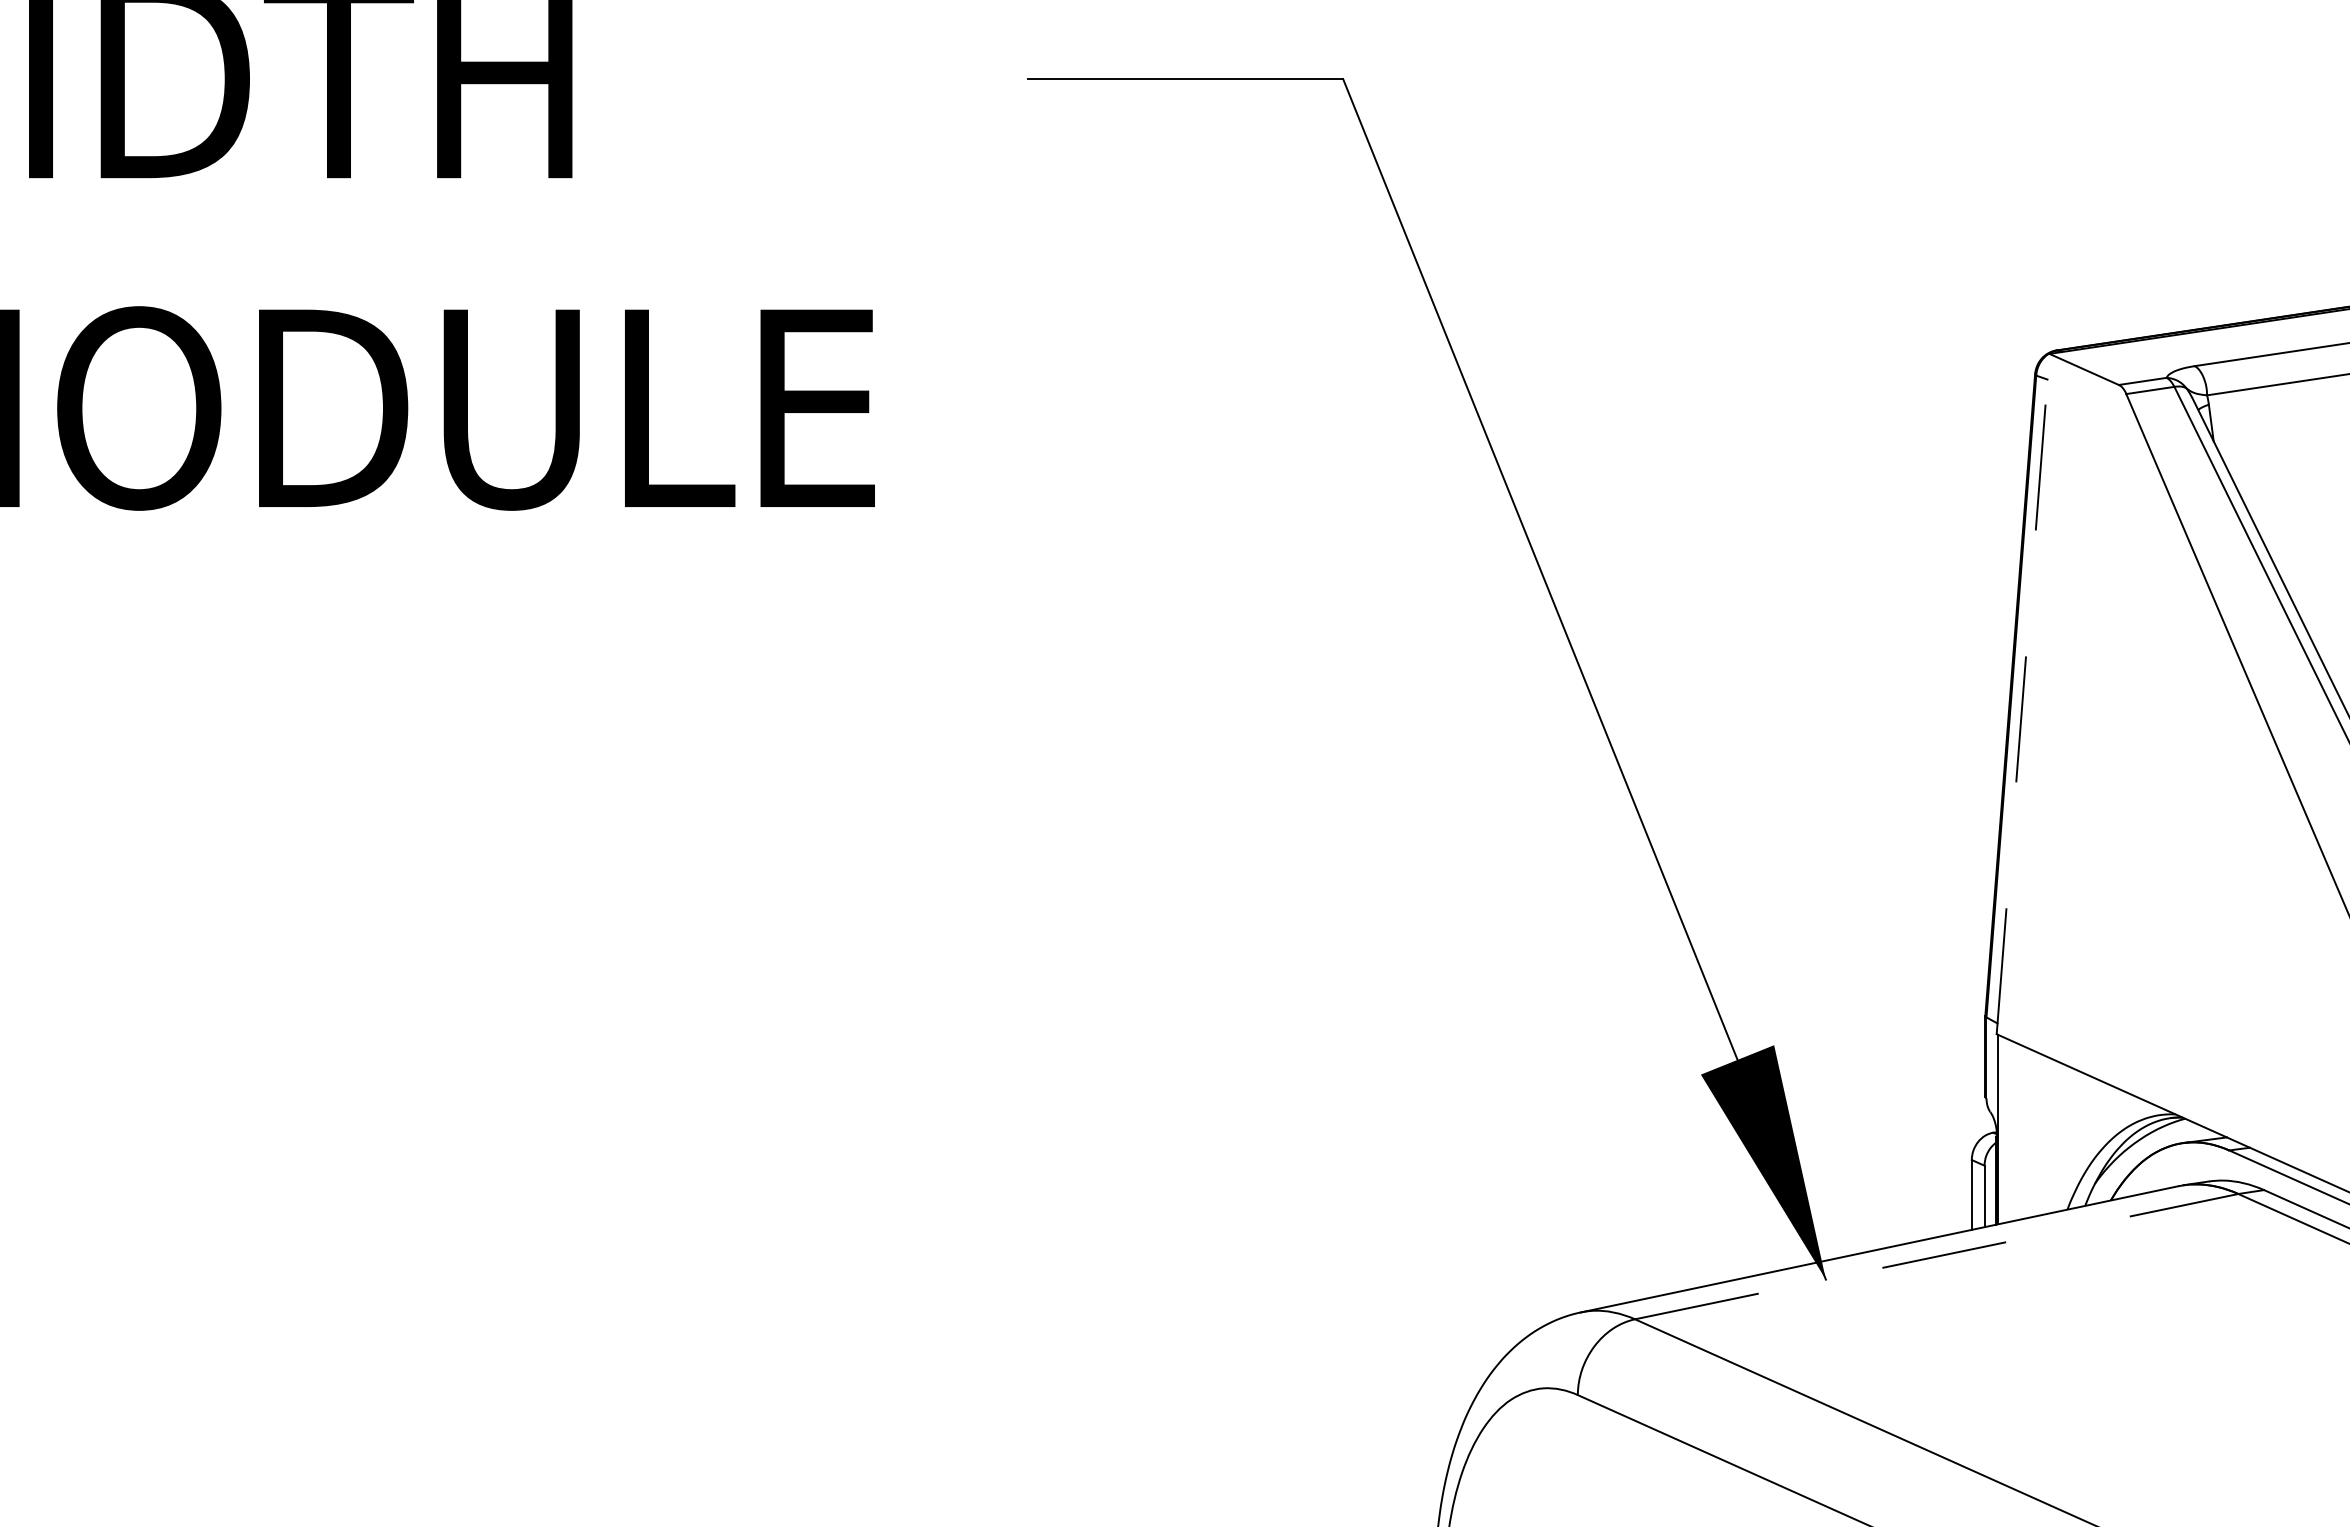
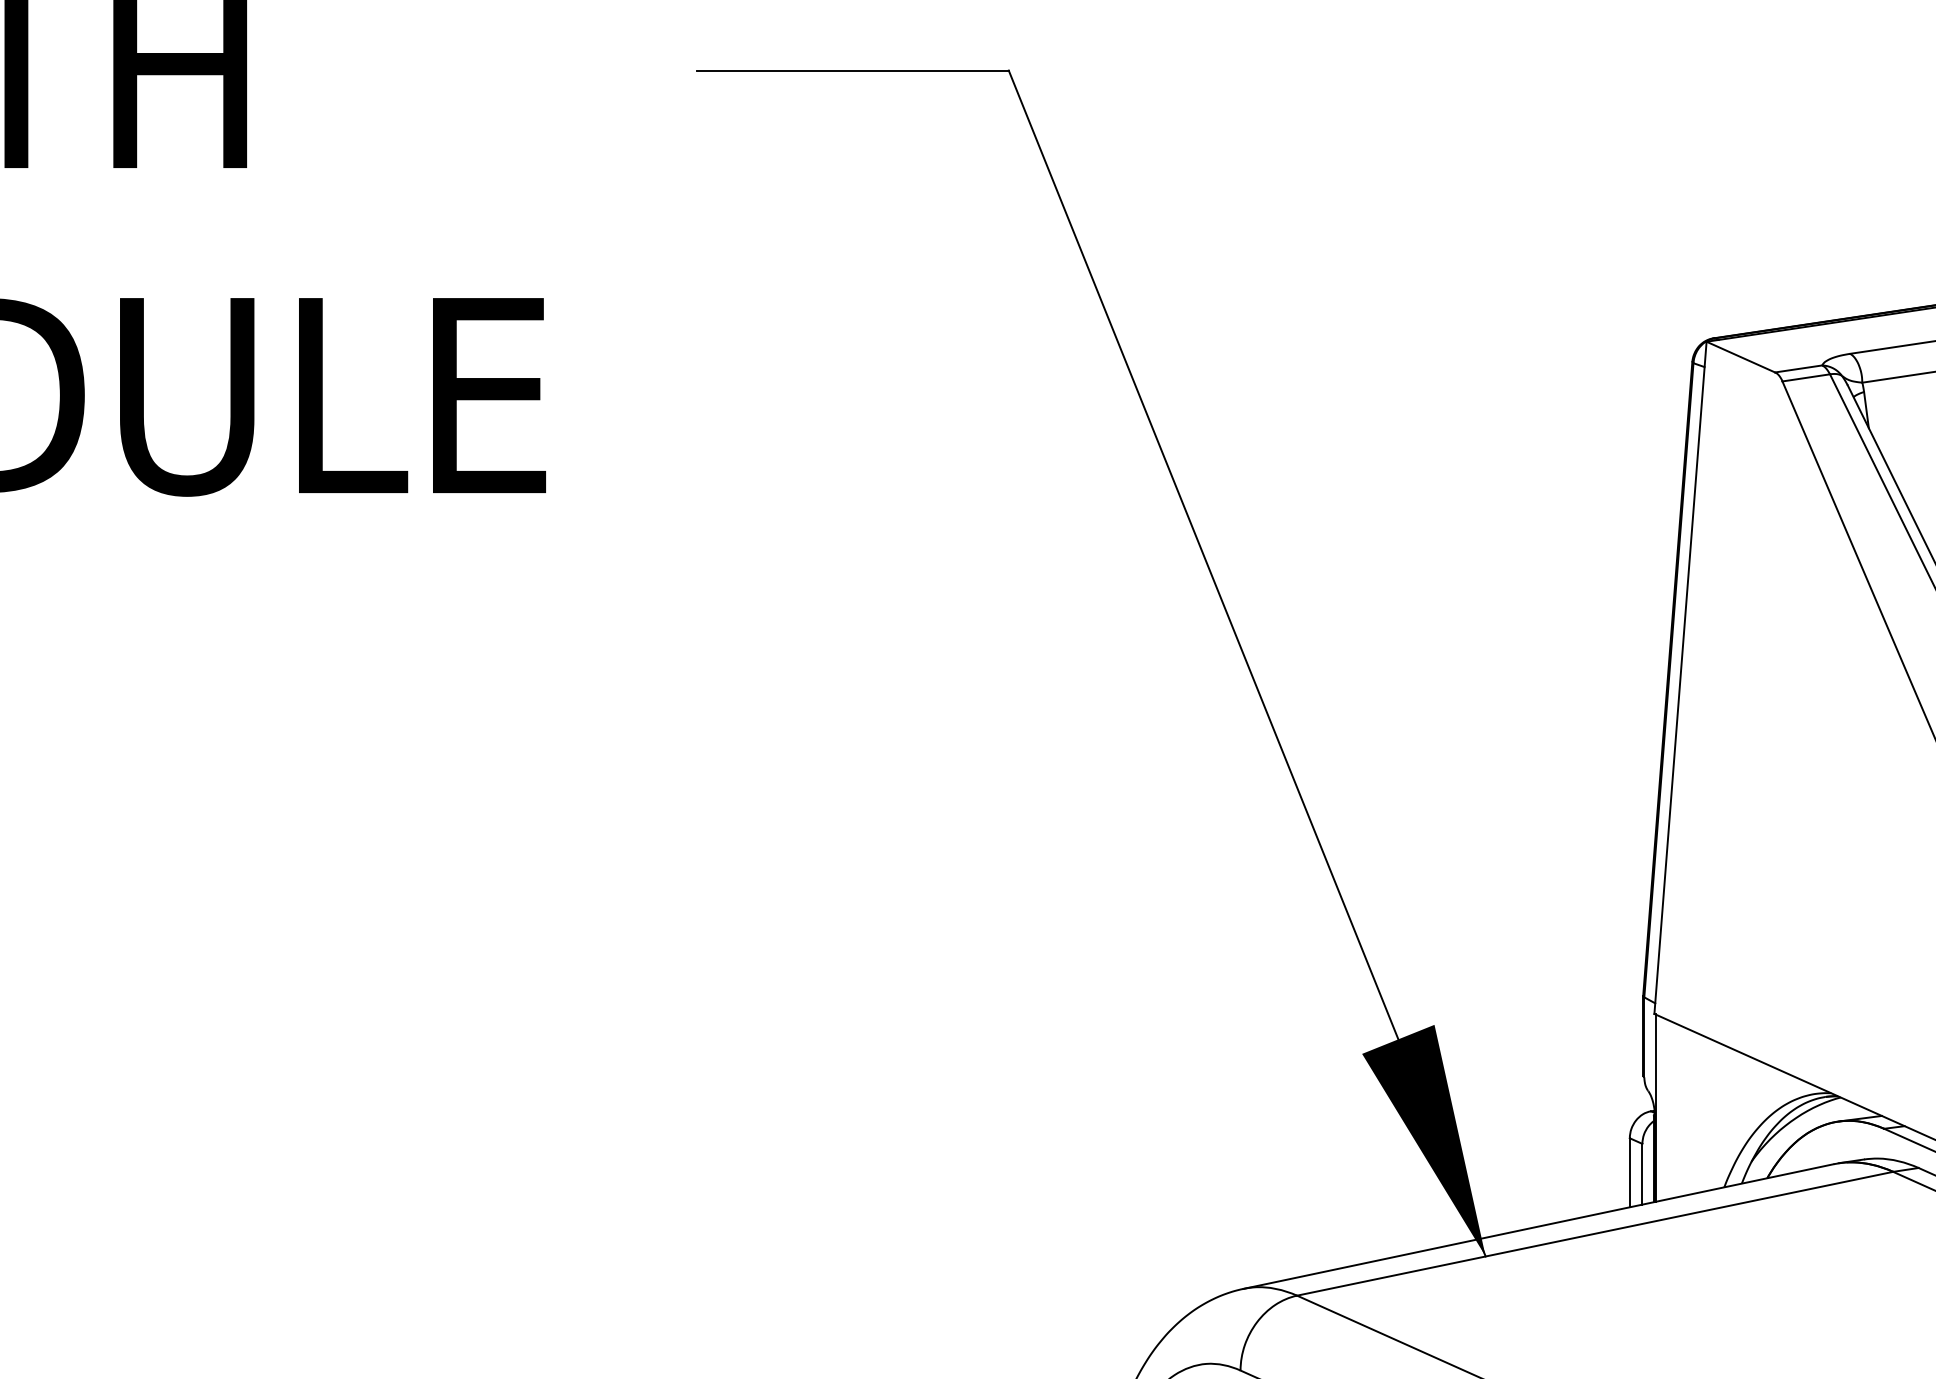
line: (2023, 693) -> (1680, 677), dashed -> solid
line: (1937, 1256) -> (1595, 1233), dashed -> solid

